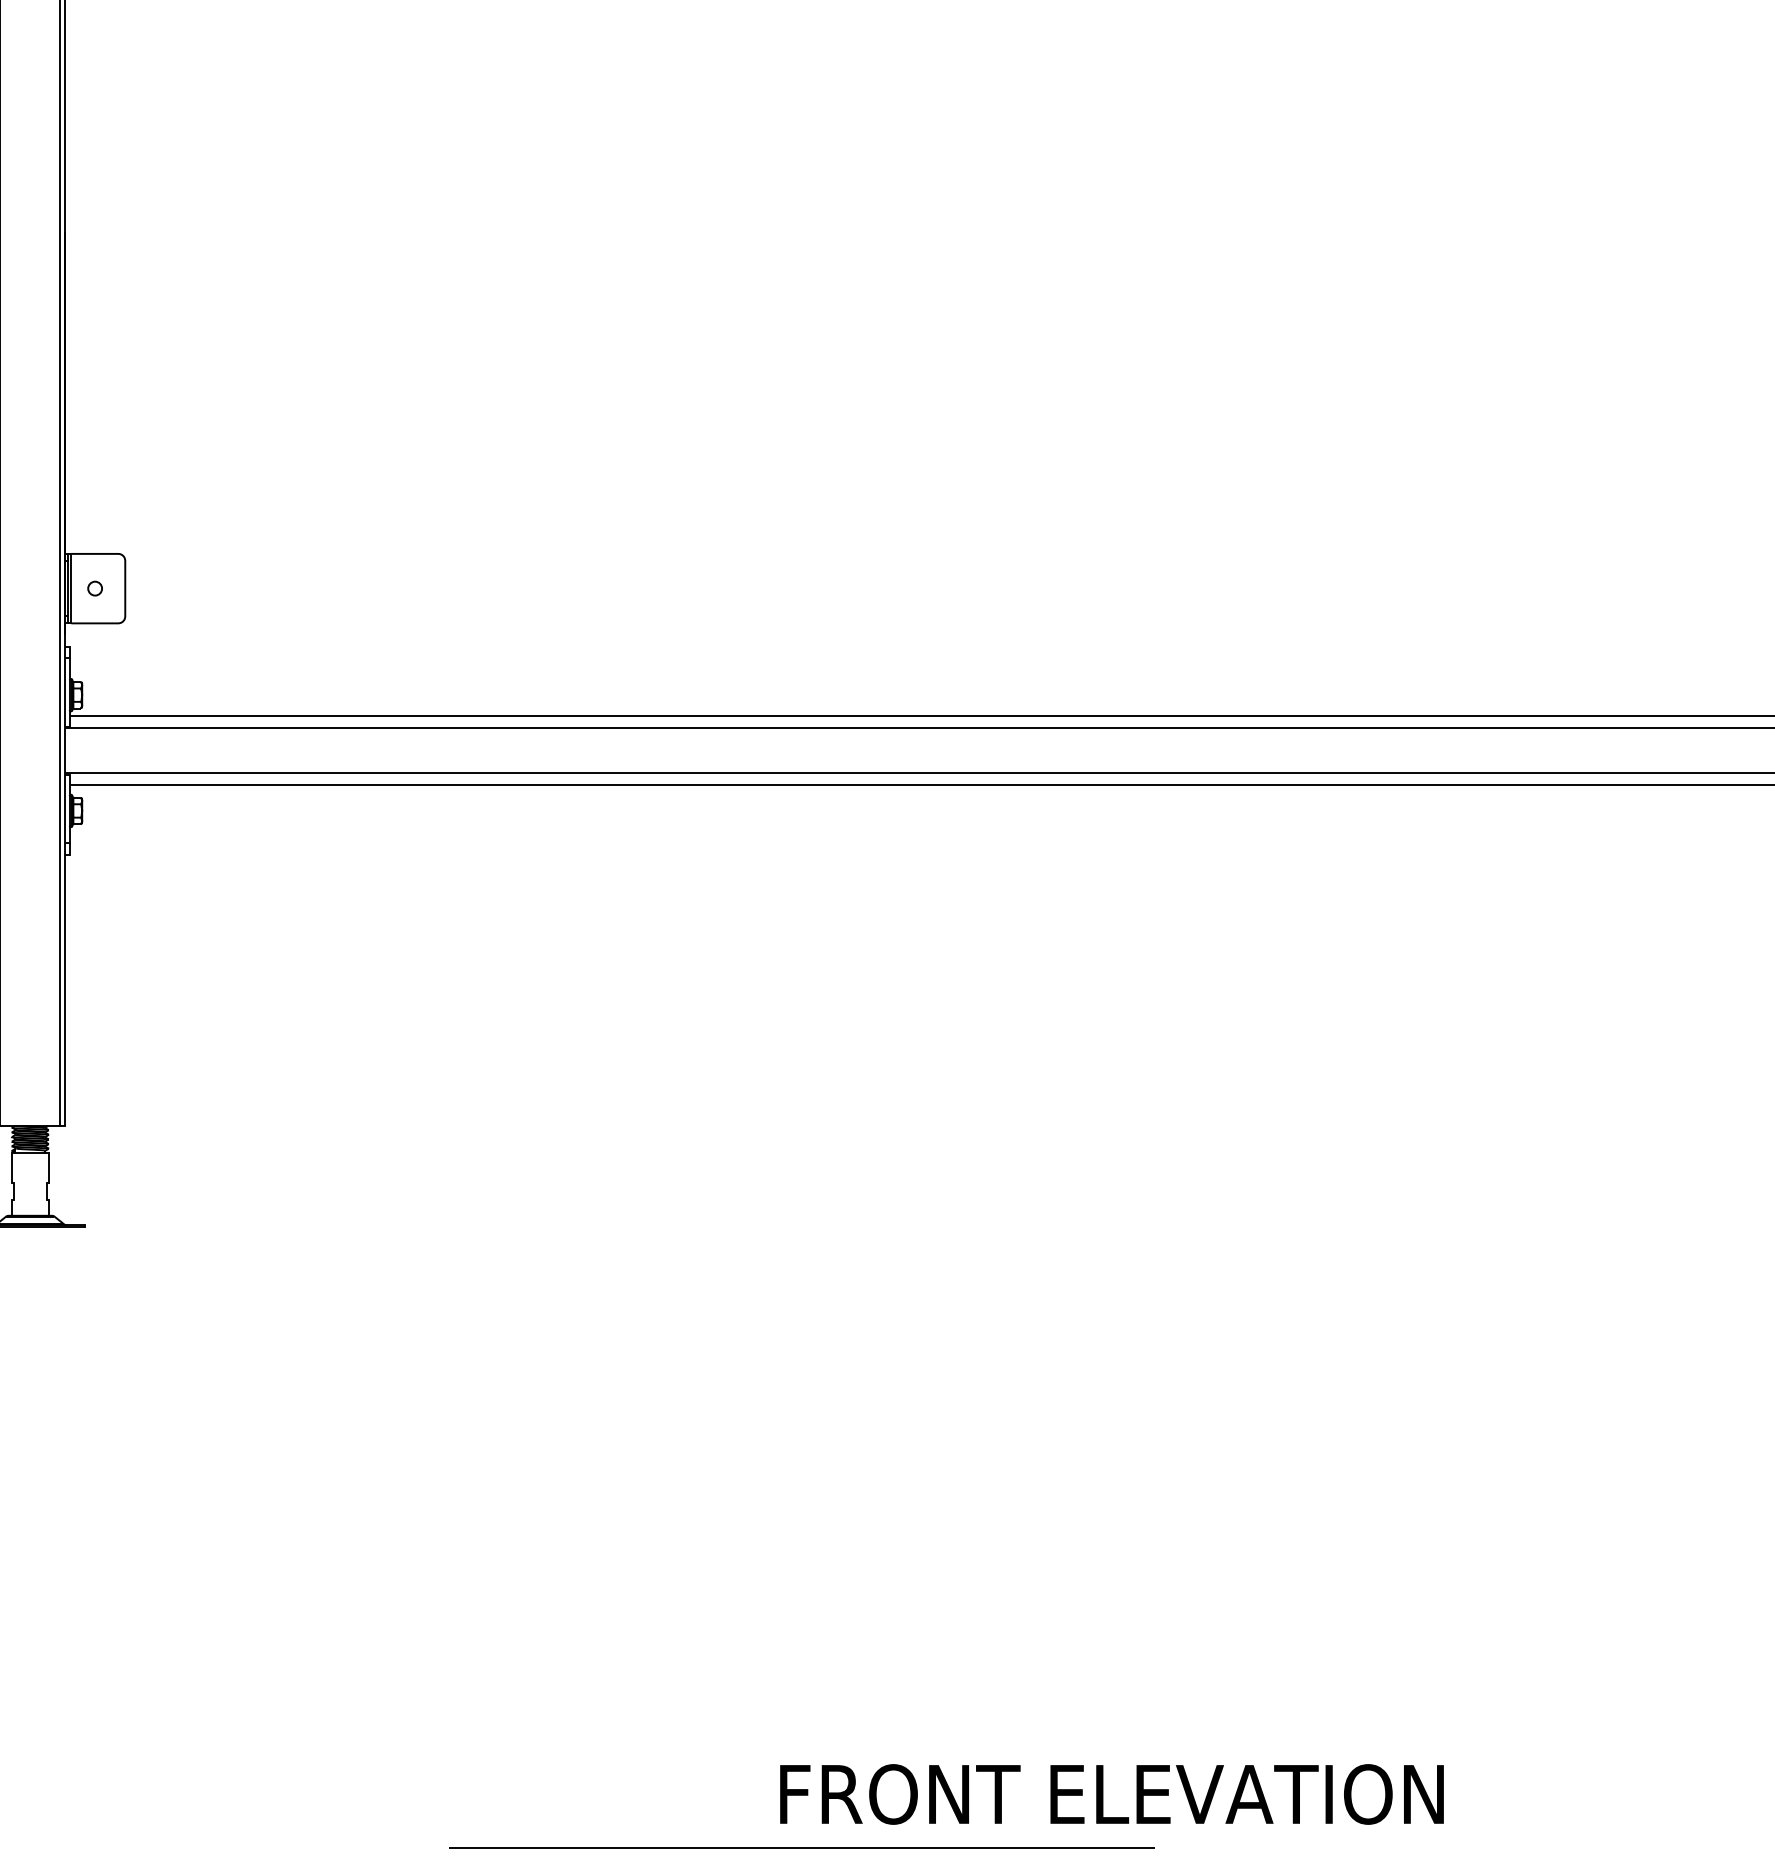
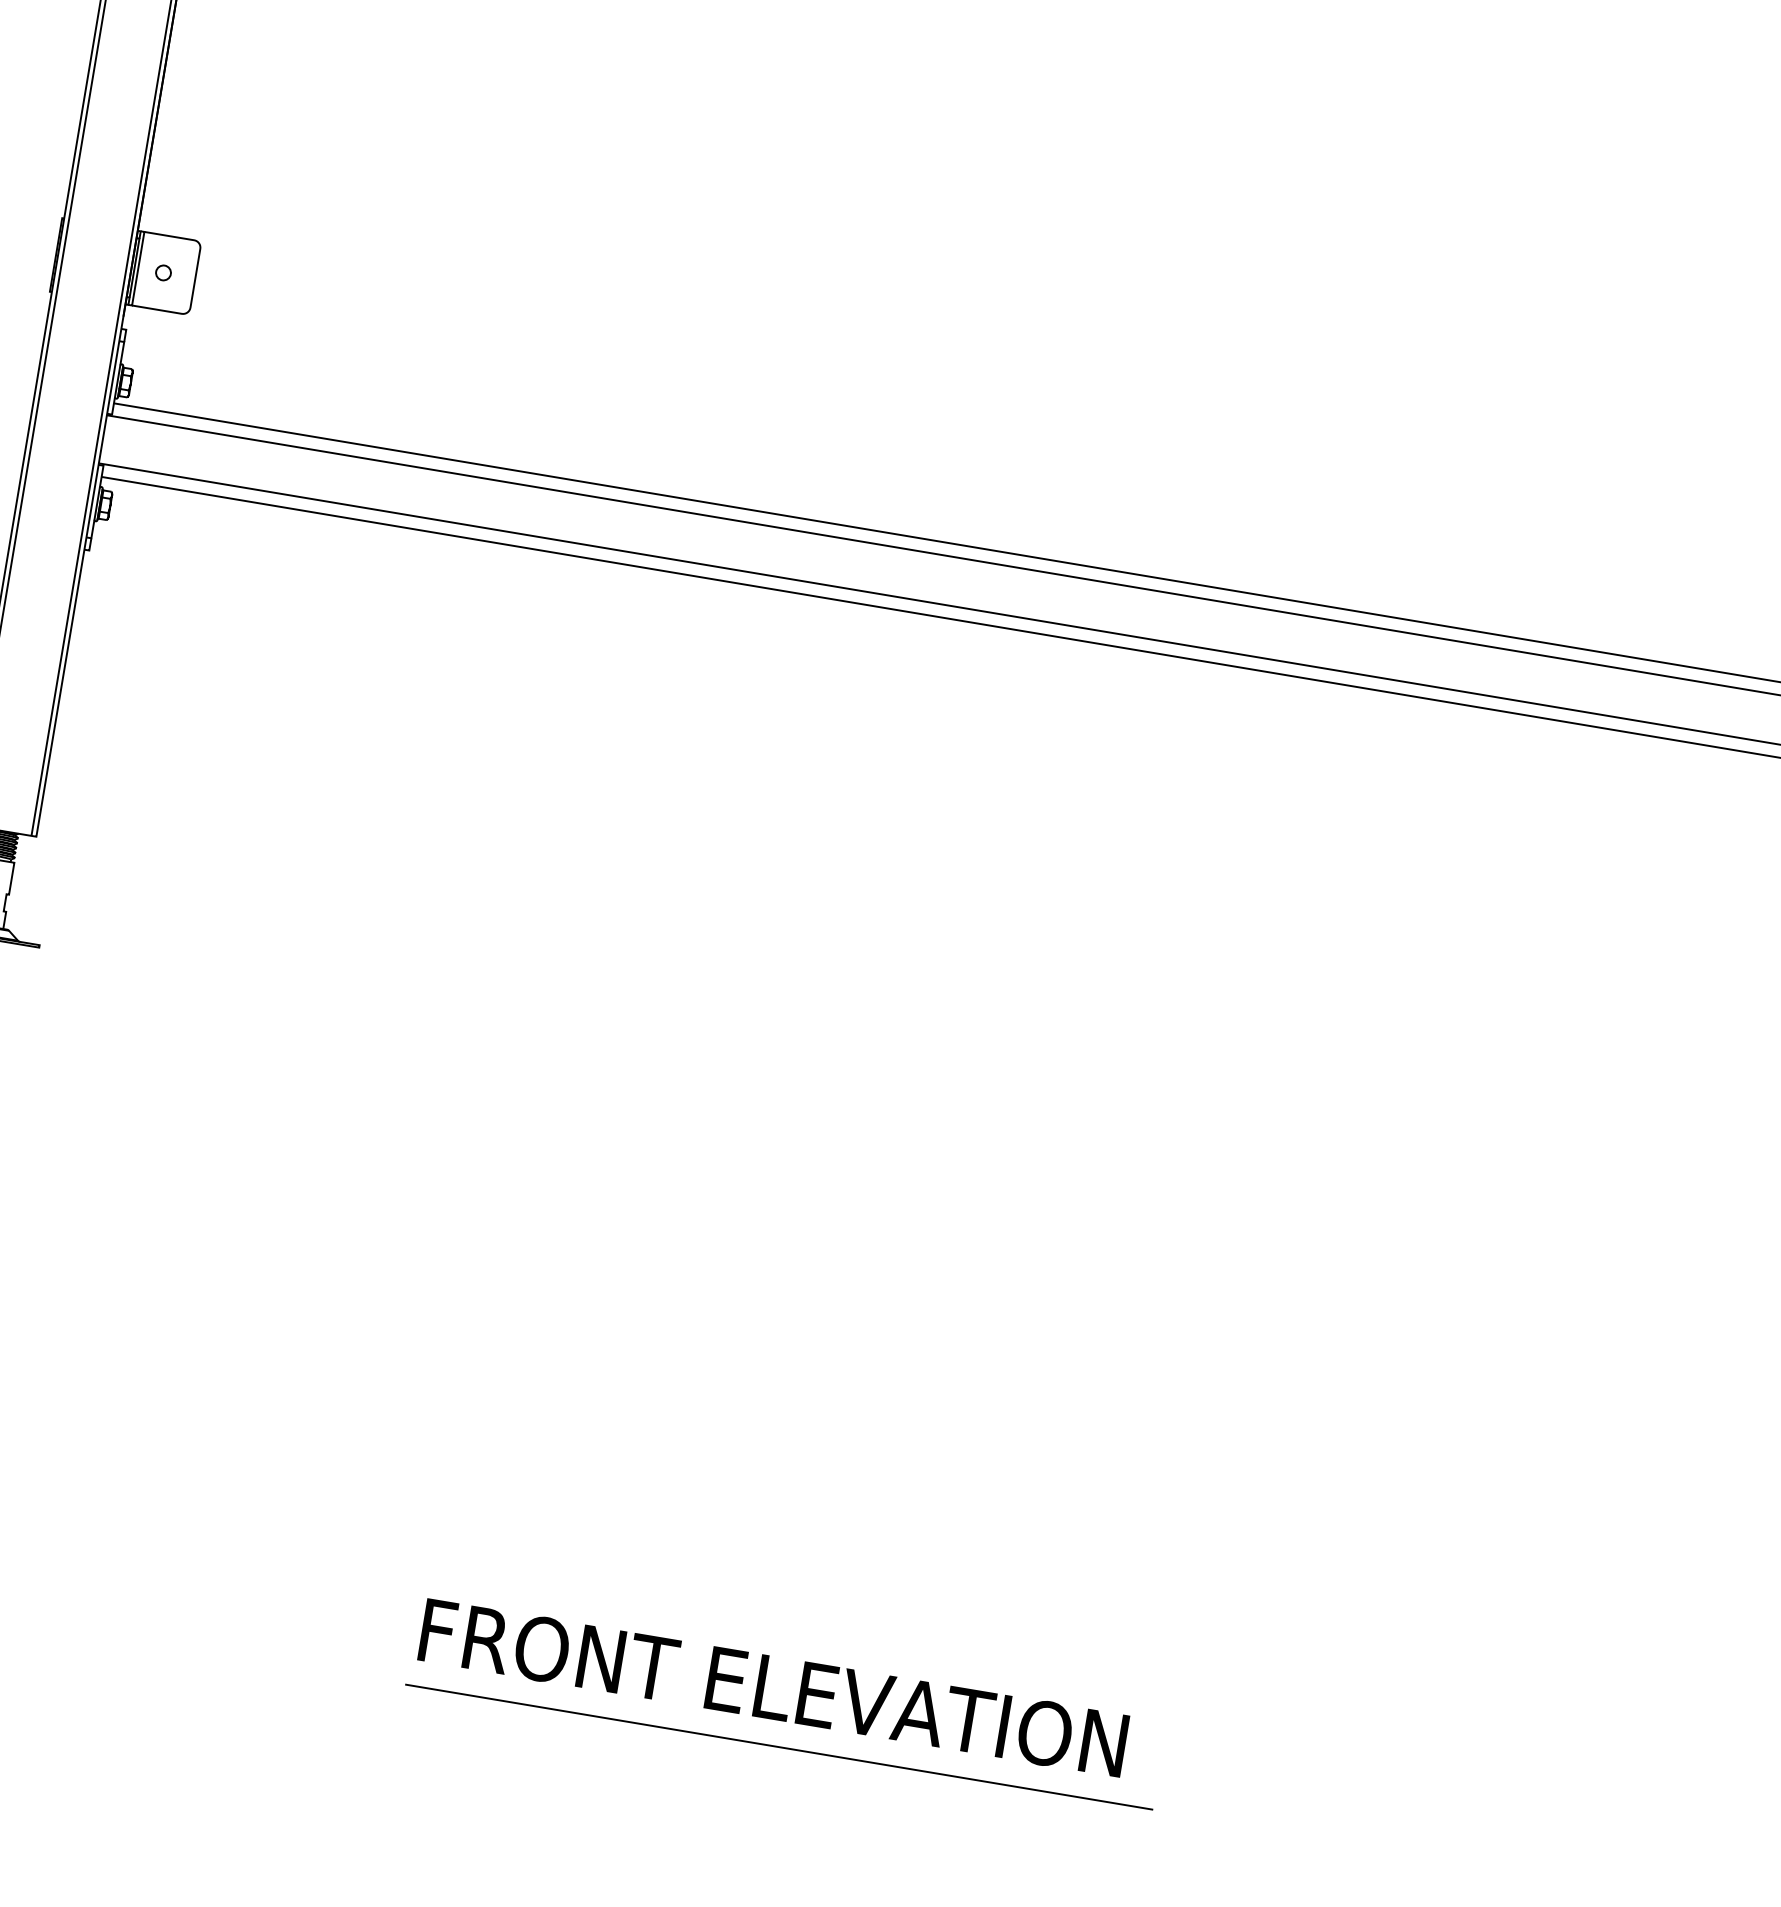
text: (1111, 1794) -> (773, 1687), moved
line: (801, 1847) -> (778, 1746), moved

